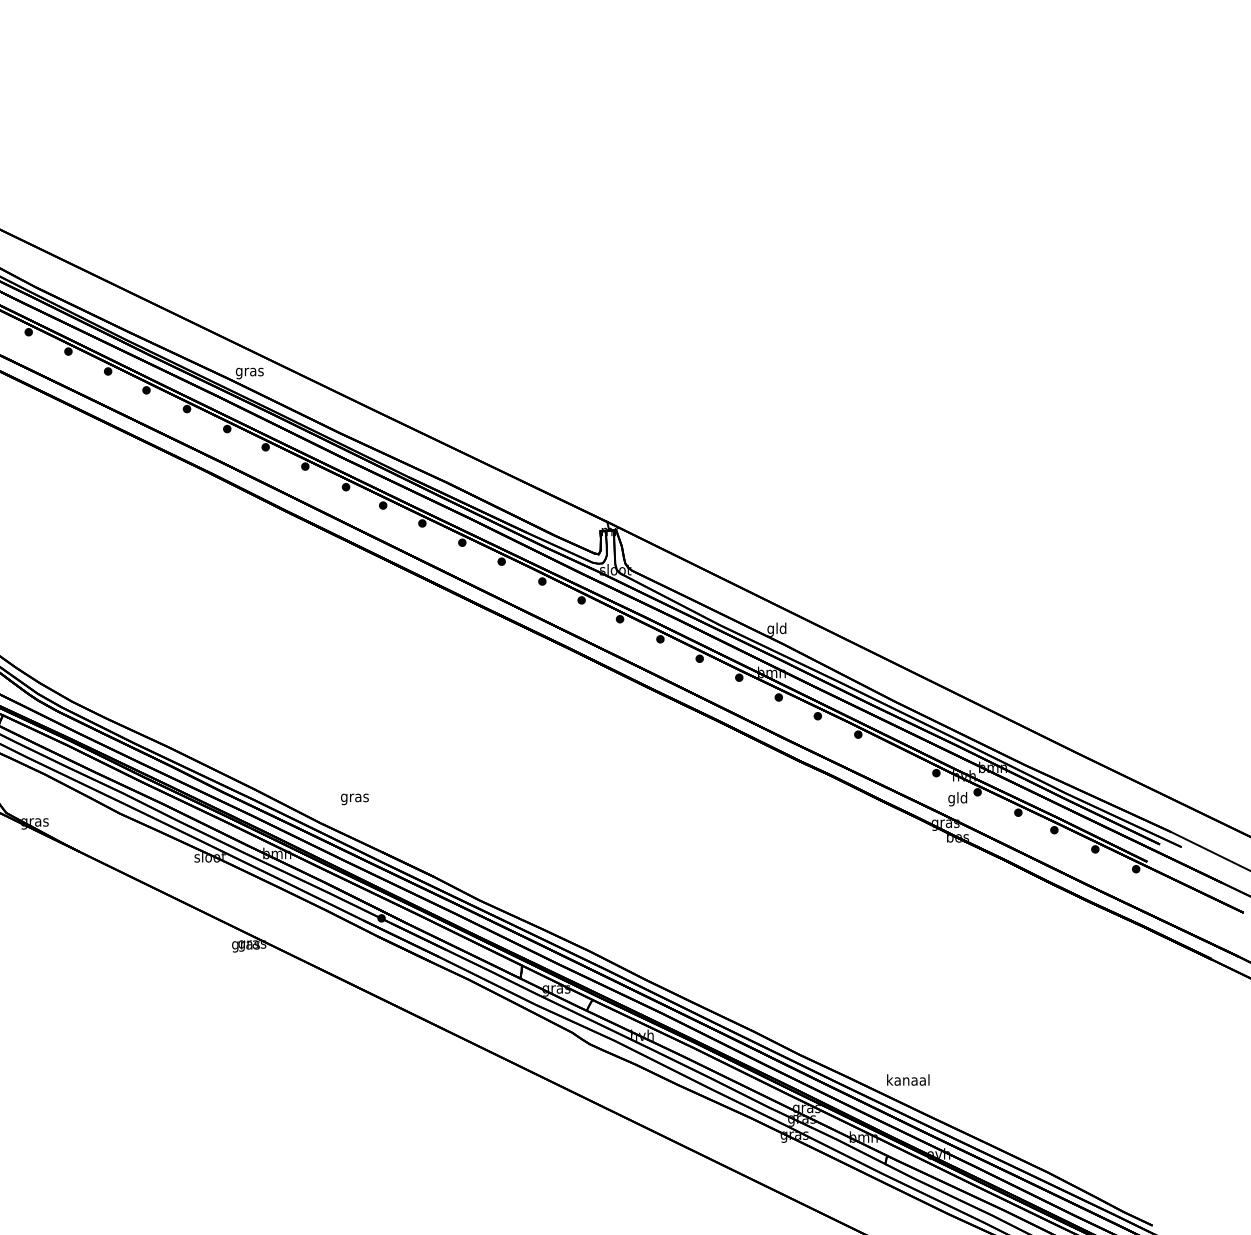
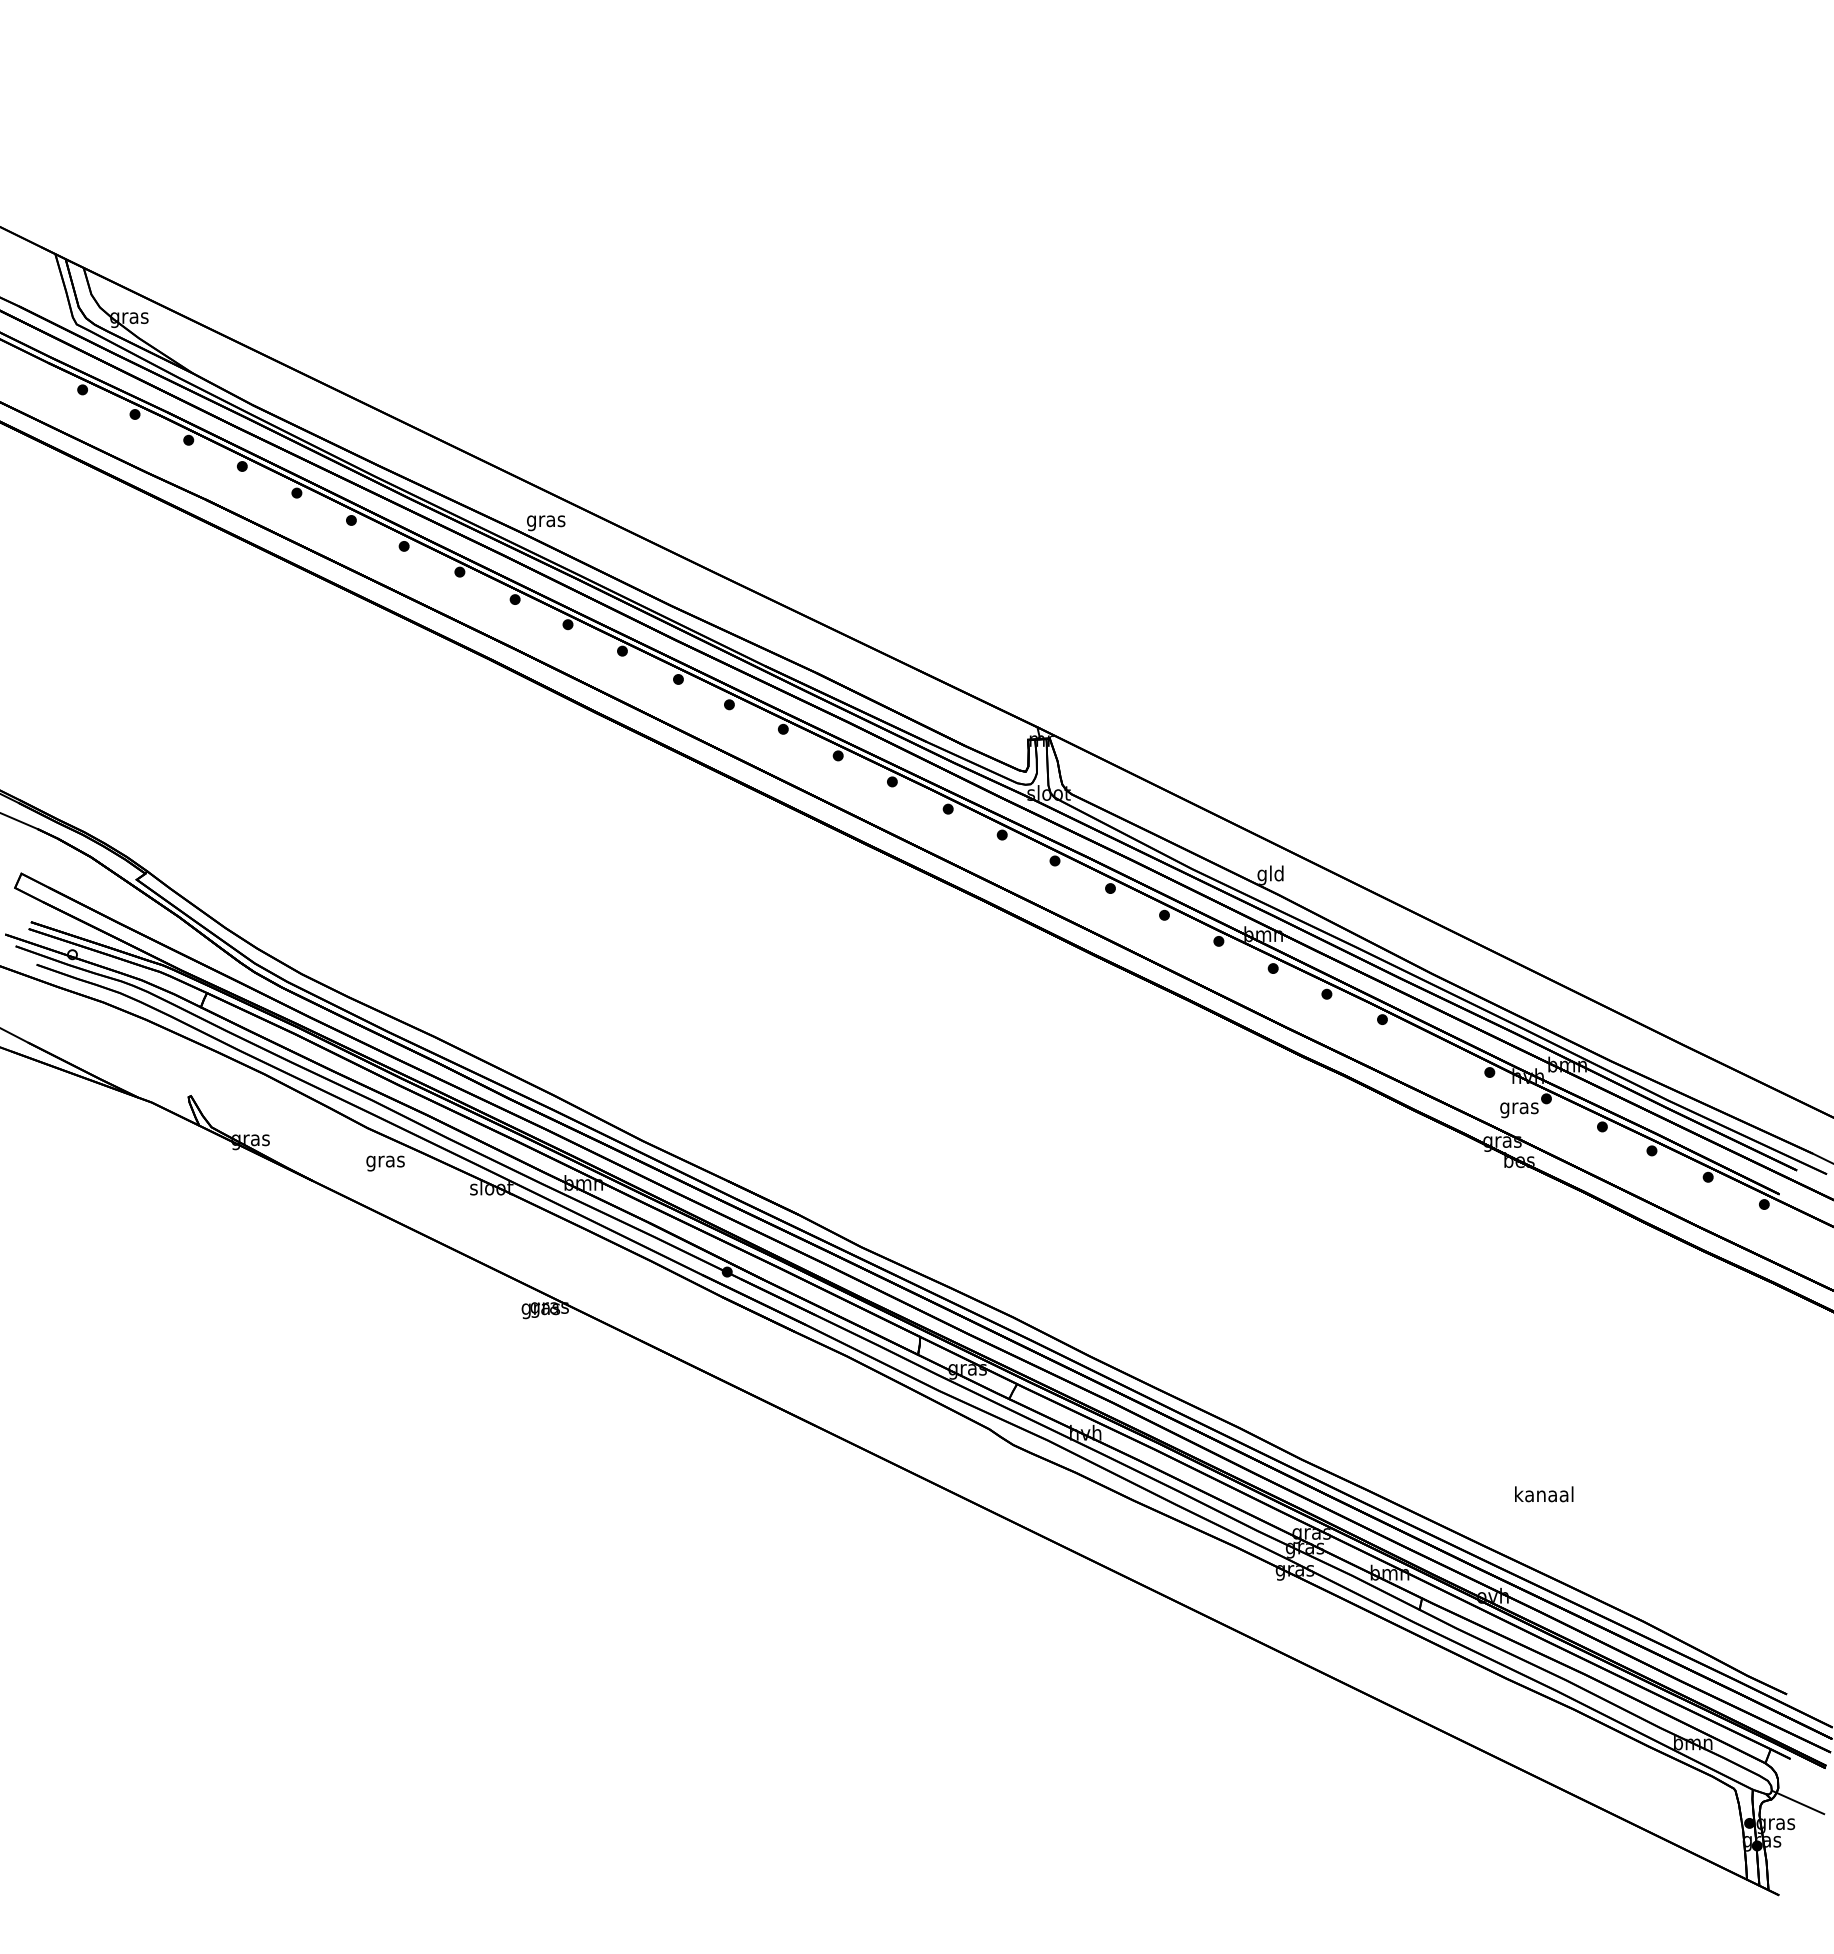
text: (354, 799) -> (385, 1163), moved
text: (958, 799) -> (1519, 1108), gld -> gras
text: (908, 1080) -> (1544, 1494), moved

